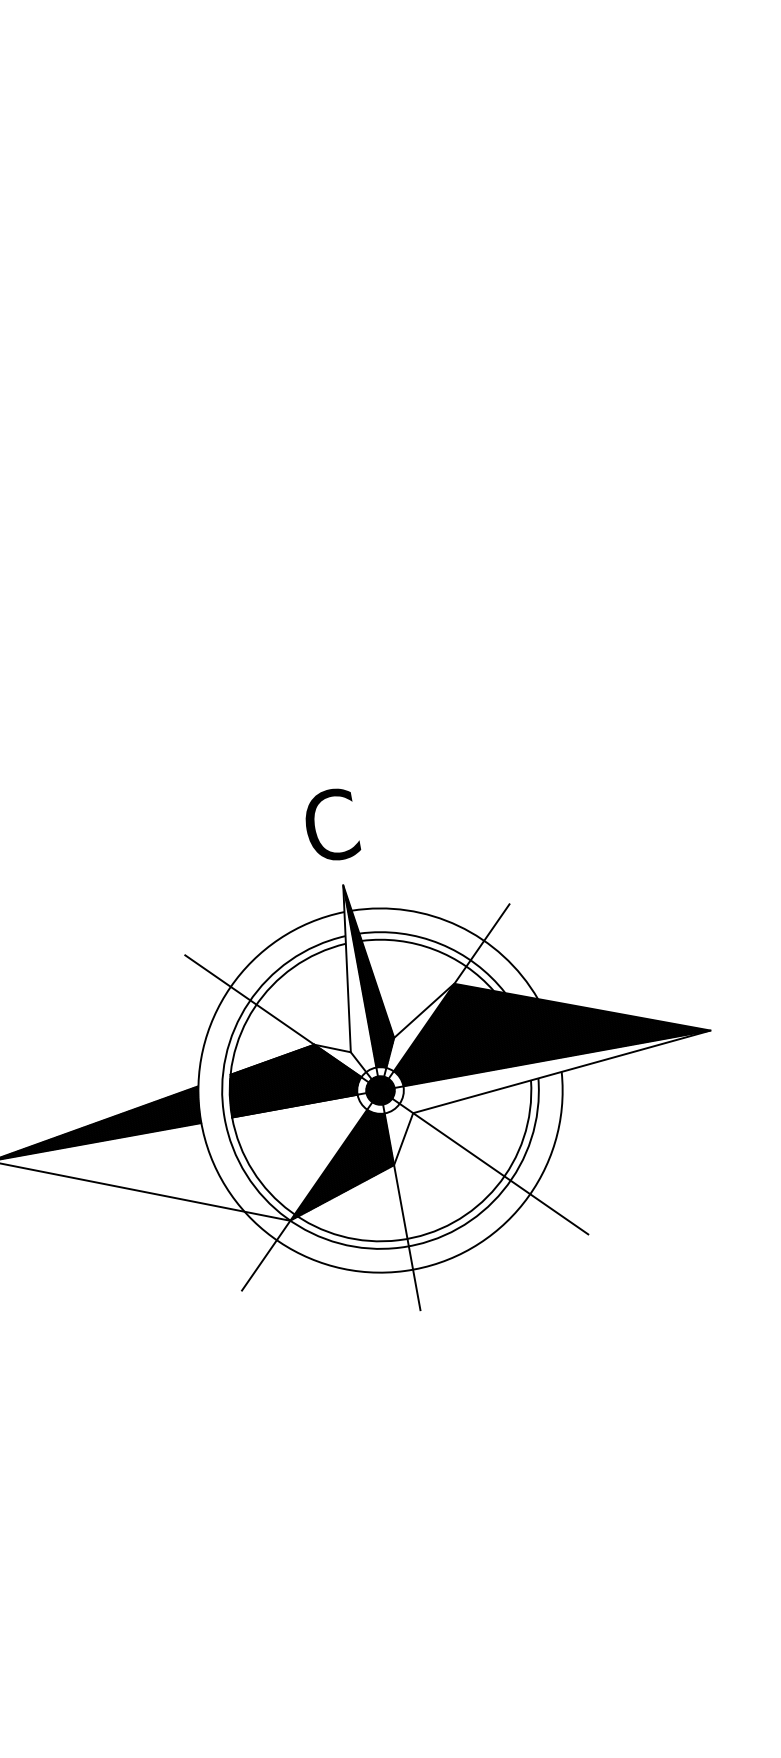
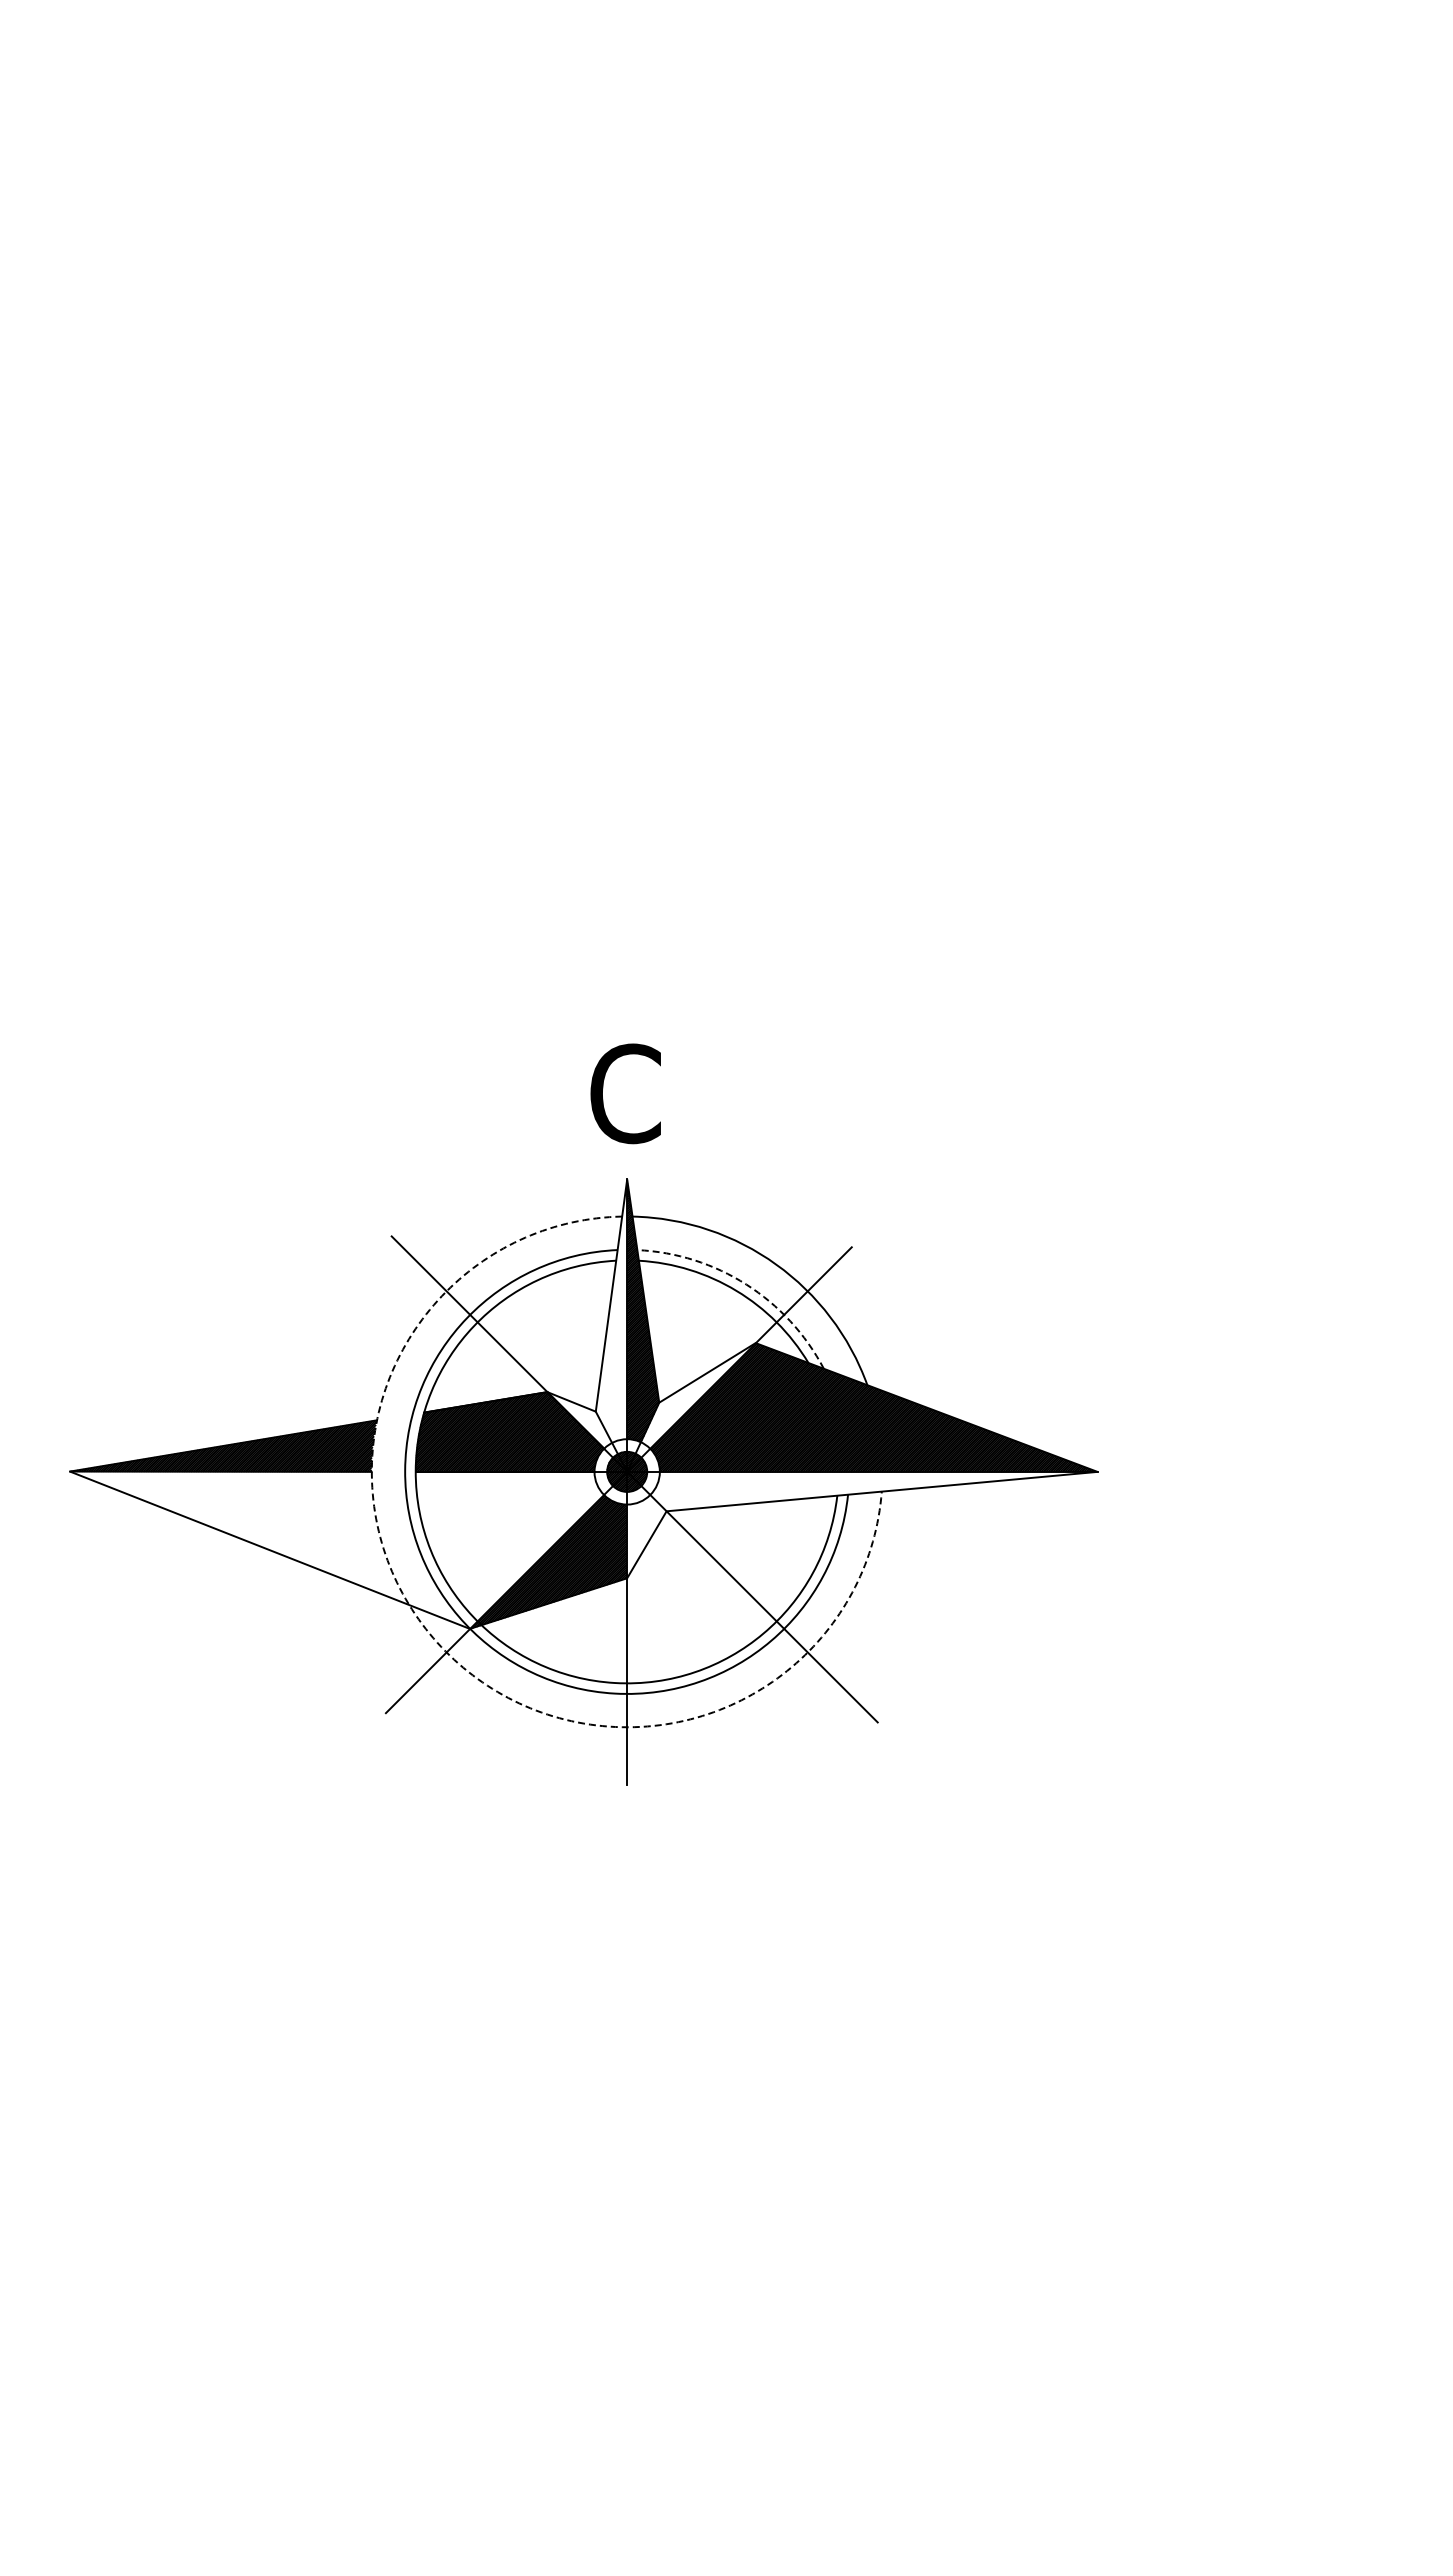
arc: (440, 943) -> (746, 1284), solid -> dashed
arc: (272, 1237) -> (441, 1647), solid -> dashed

